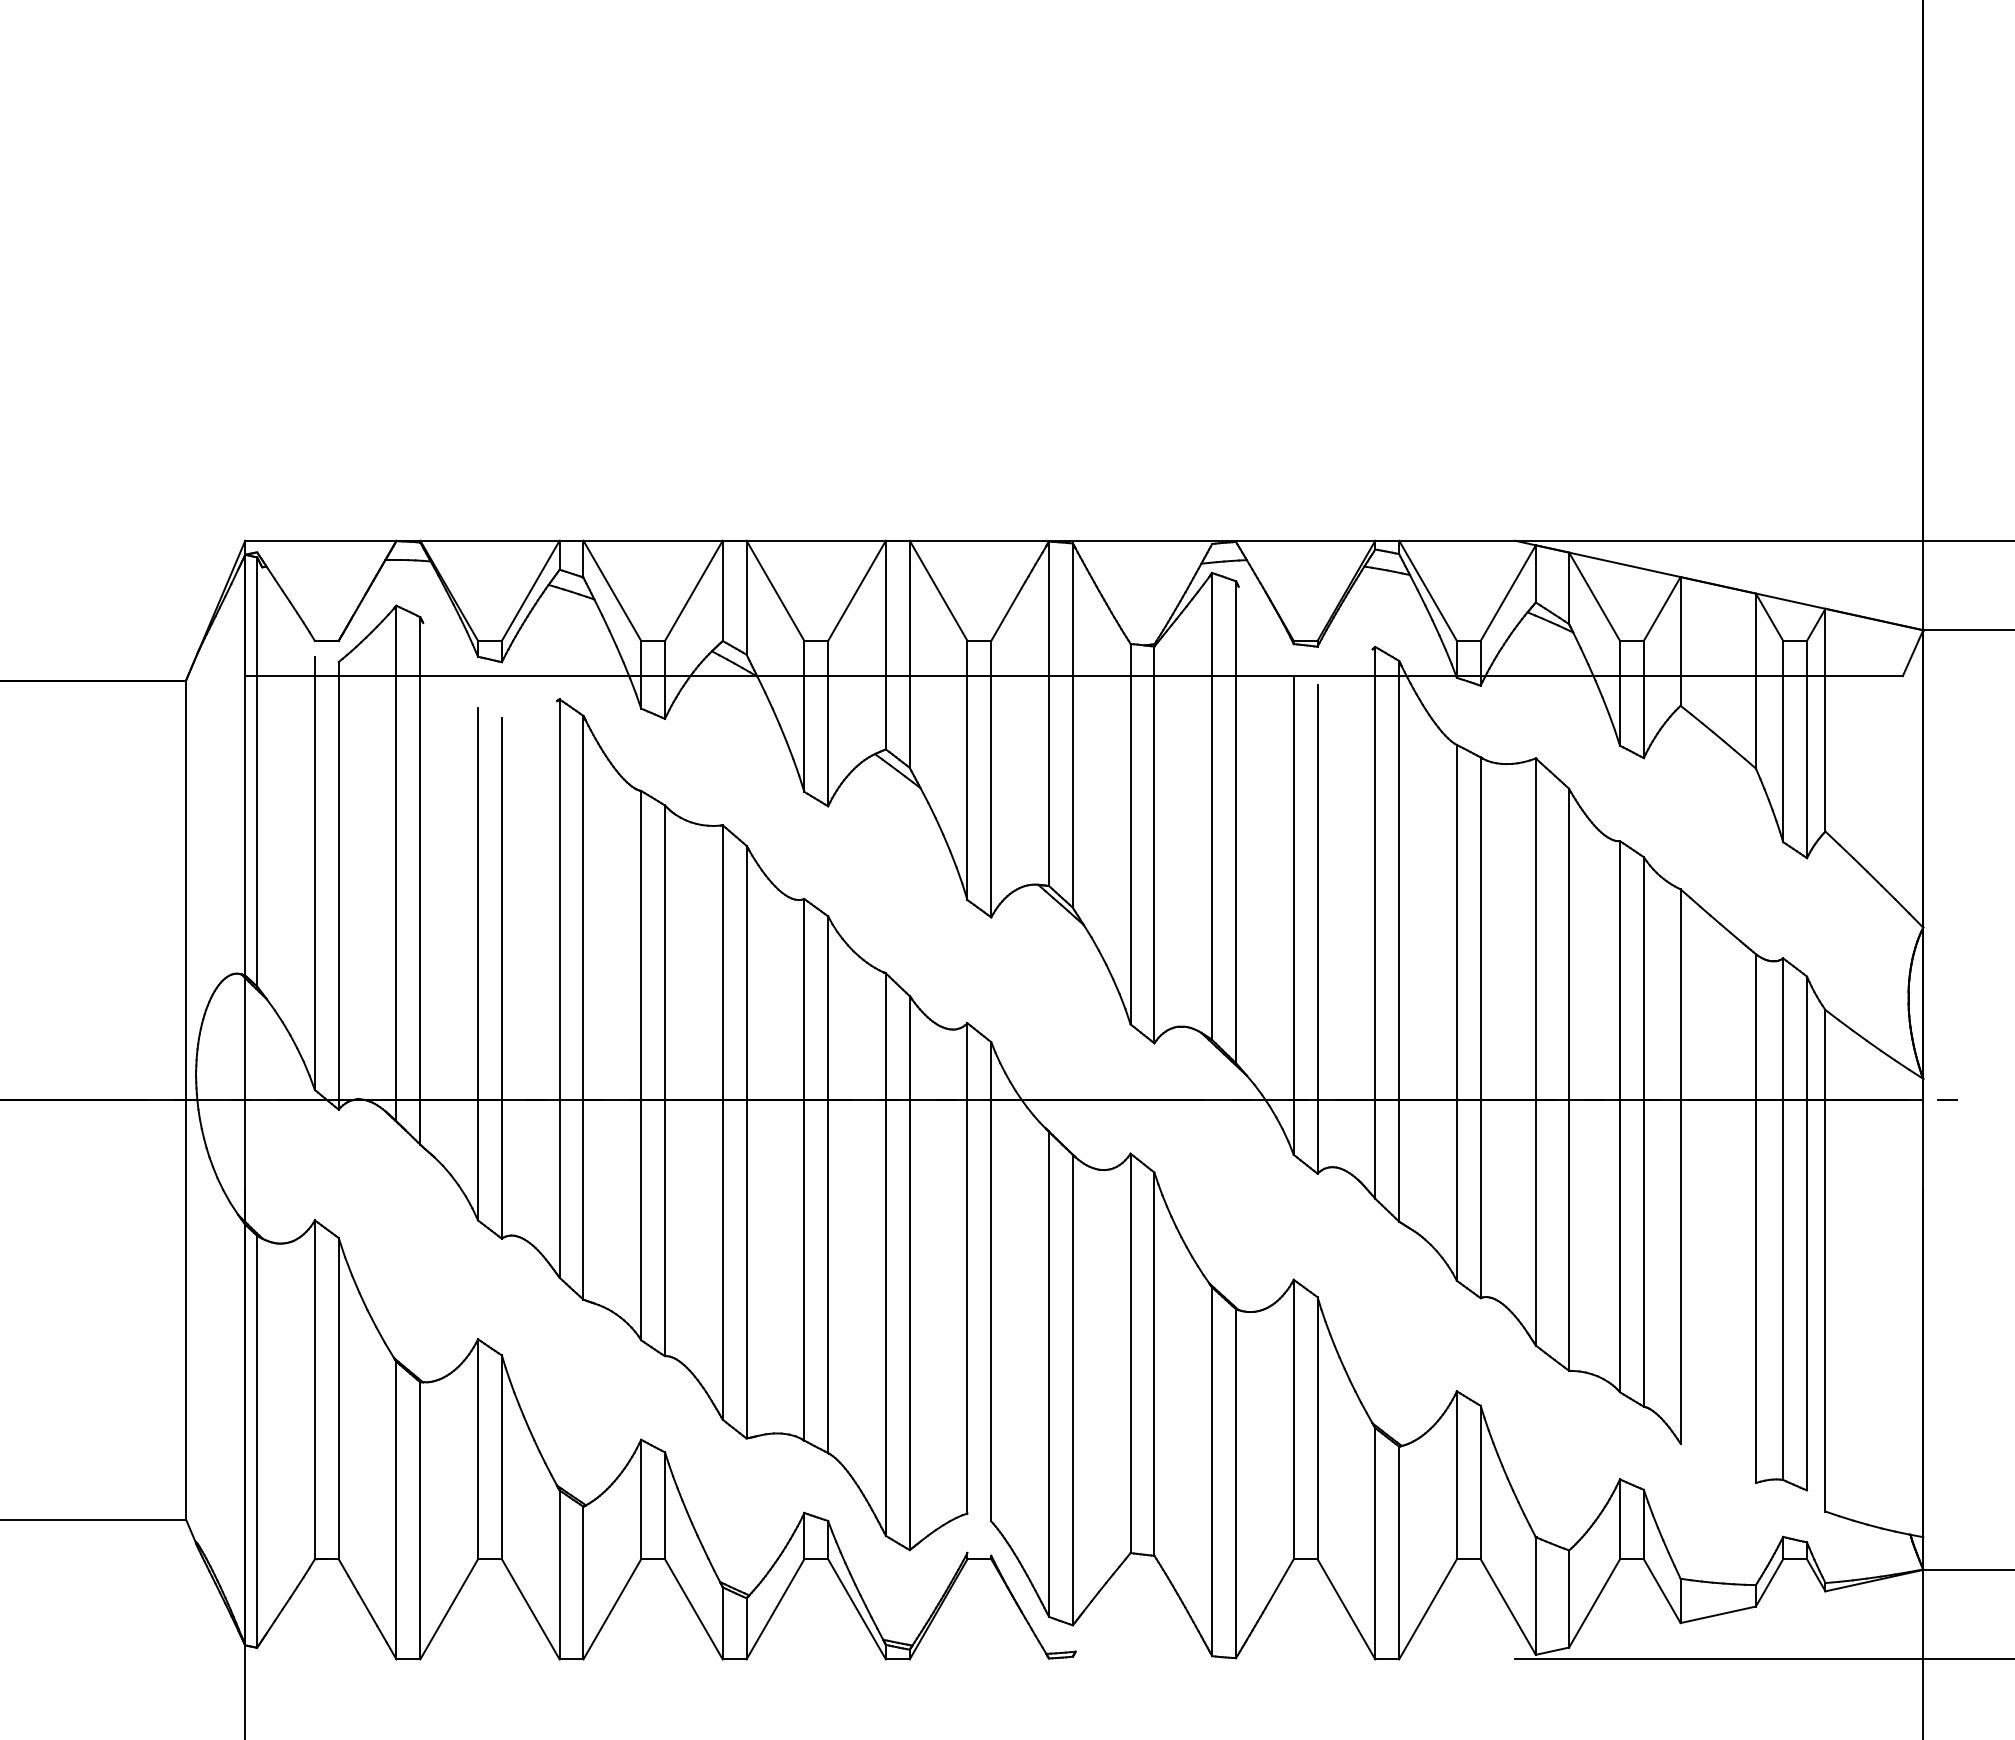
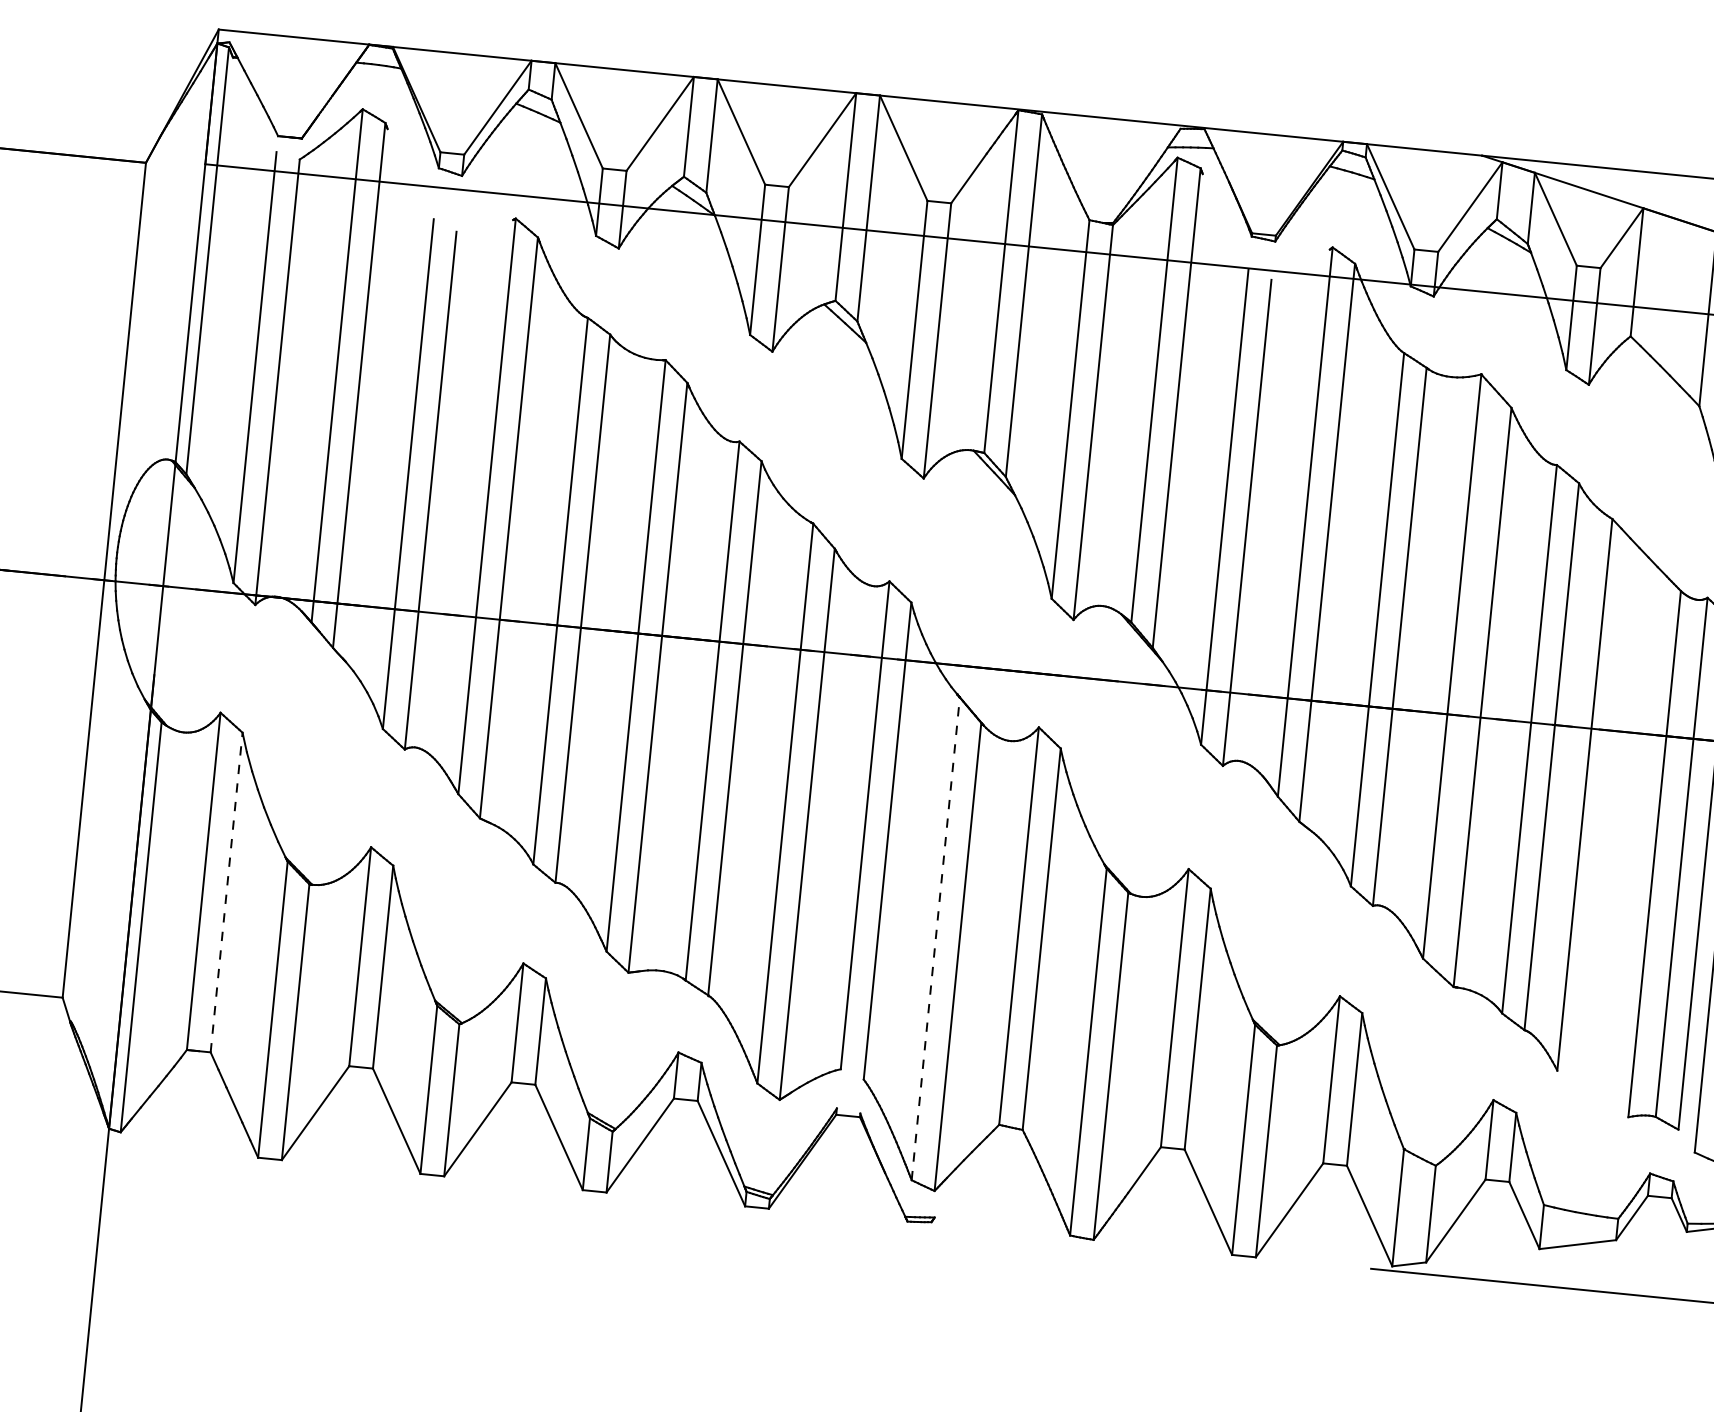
line: (1049, 1374) -> (936, 939), solid -> dashed
line: (338, 1398) -> (226, 892), solid -> dashed

